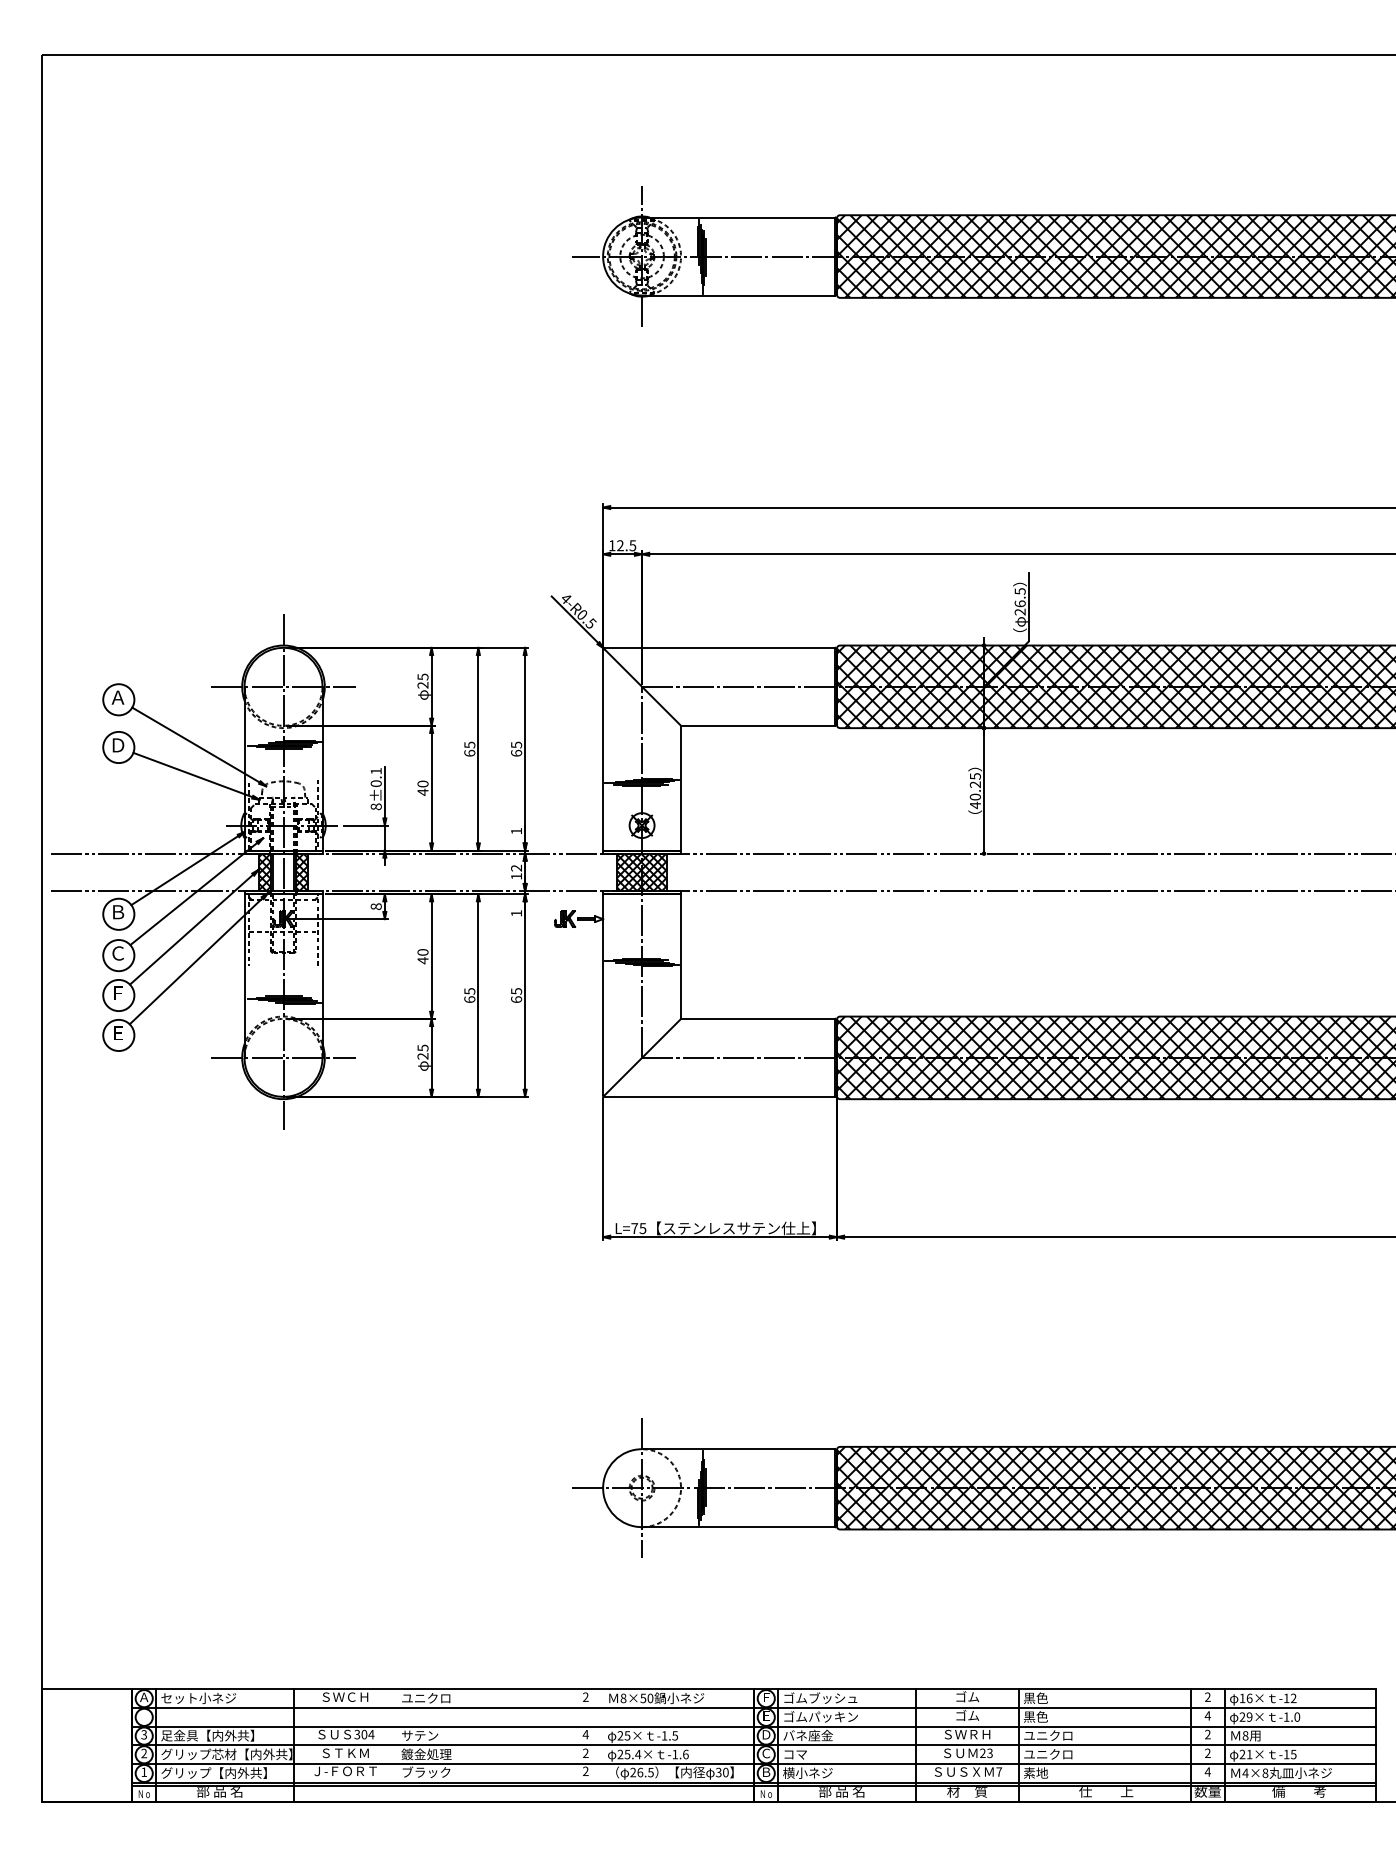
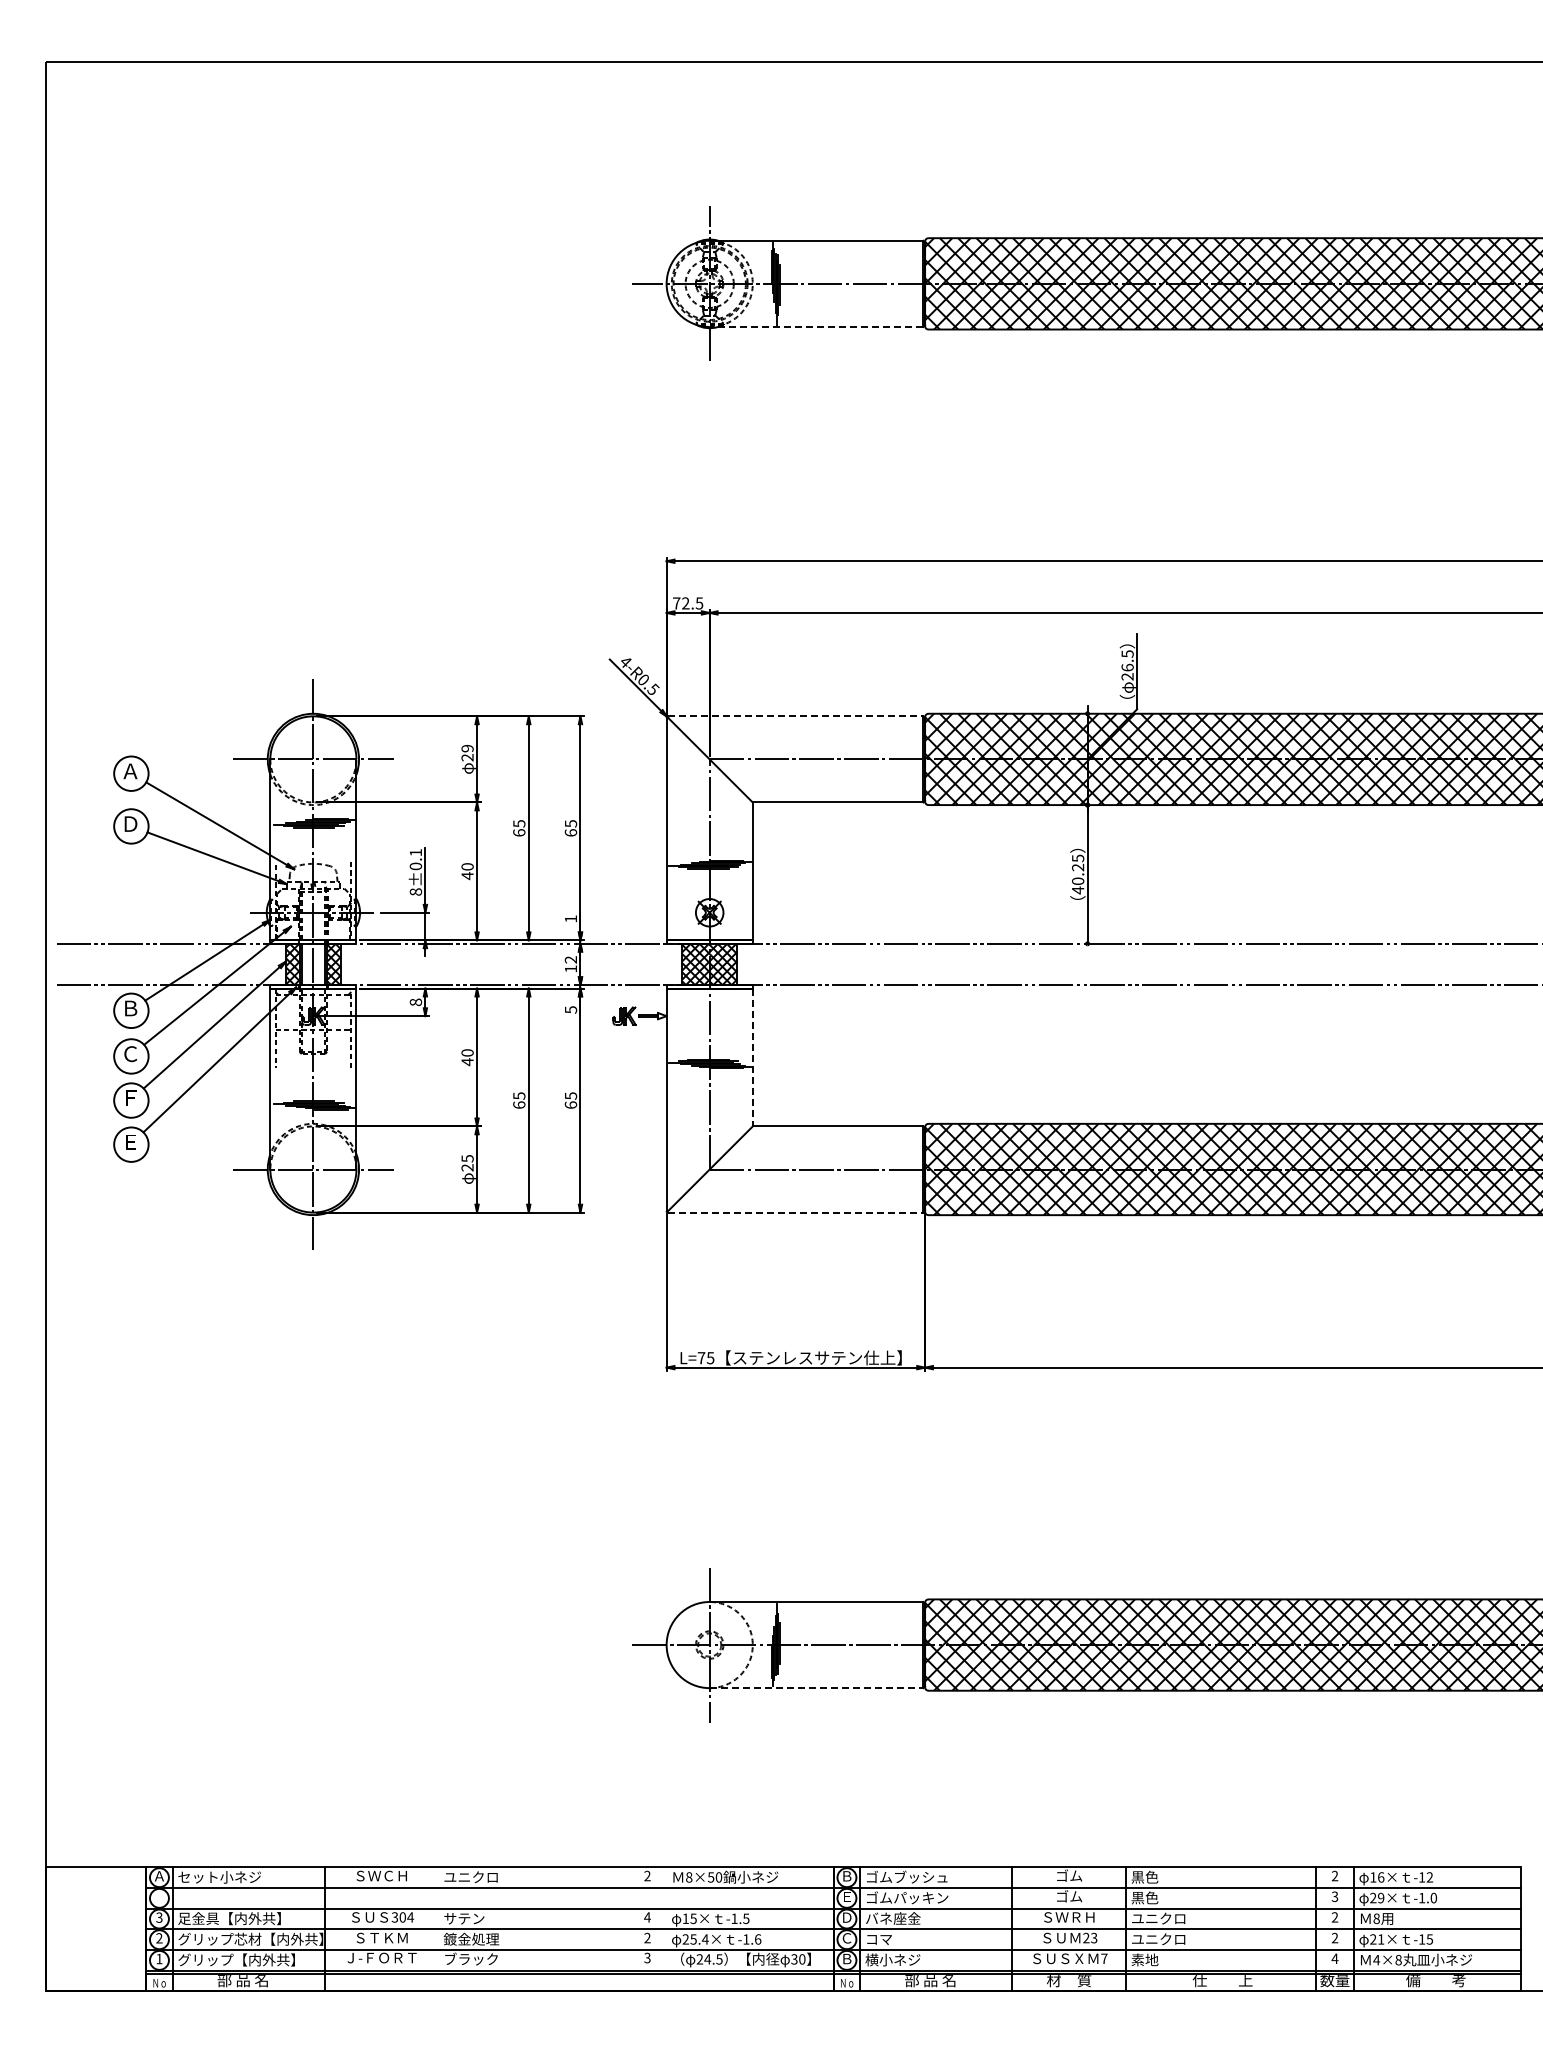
line: (738, 295) -> (816, 326), solid -> dashed
text: (612, 545) -> (676, 603), 12.5 -> 72.5
line: (719, 648) -> (795, 716), solid -> dashed
text: (422, 676) -> (467, 748), 25 -> 29
text: (517, 913) -> (571, 1009), 1 -> 5
line: (680, 956) -> (752, 1057), solid -> dashed
line: (719, 1096) -> (795, 1212), solid -> dashed
line: (738, 1527) -> (816, 1688), solid -> dashed
text: (766, 1697) -> (847, 1876), Ｆ -> Ｂ
text: (1207, 1715) -> (1334, 1896), 4 -> 3
text: (620, 1735) -> (685, 1918), 25× -> 15×
text: (585, 1771) -> (647, 1958), 2 -> 3
text: (640, 1772) -> (707, 1959), 26.5 -> 24.5

